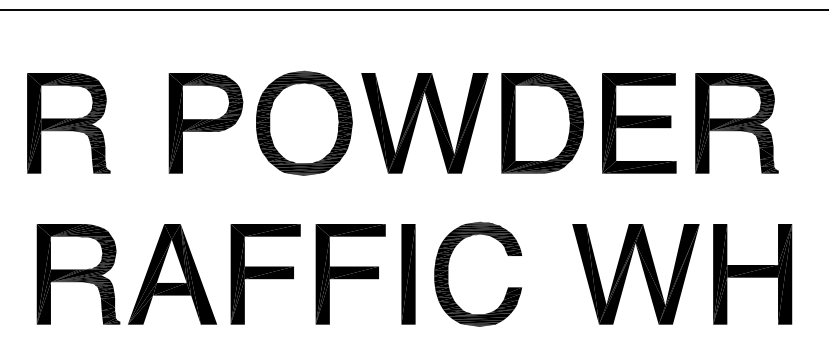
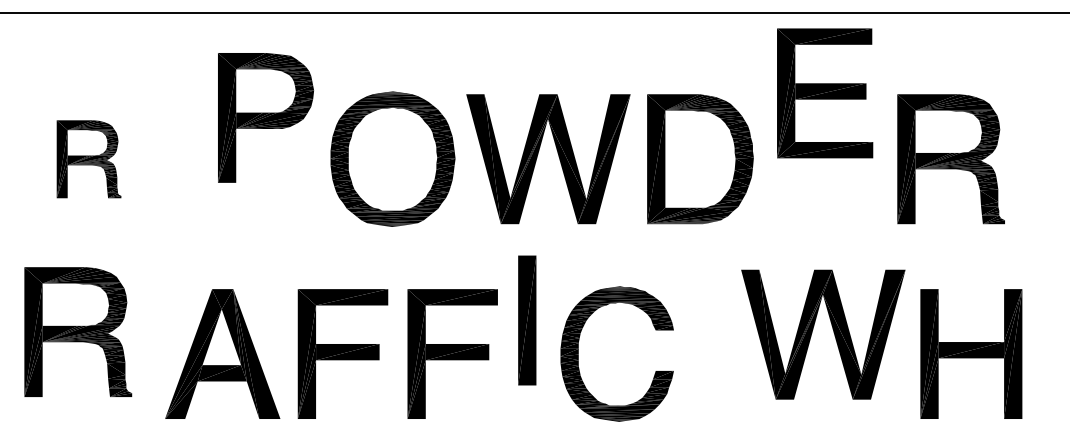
part: (68, 123) -> (88, 159), size x0.6
part: (205, 123) -> (265, 118), moved
part: (639, 123) -> (825, 93), moved
part: (628, 270) -> (813, 329), moved
part: (78, 274) -> (78, 332), moved
part: (408, 274) -> (527, 320), moved

